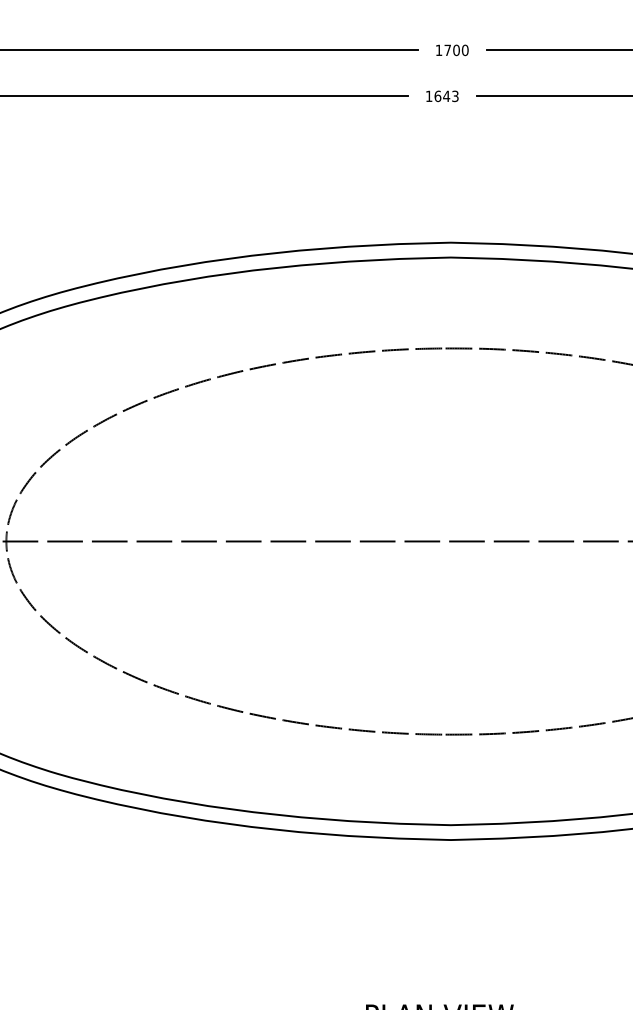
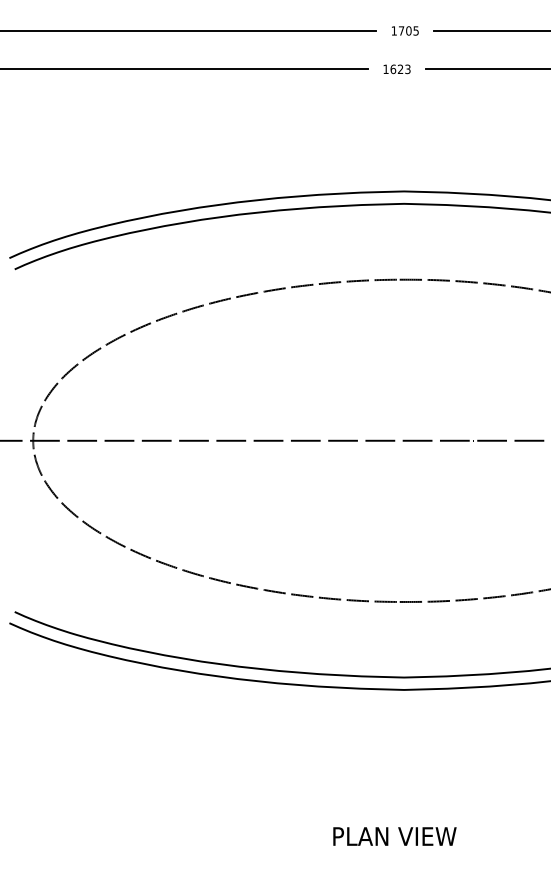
text: (464, 49) -> (415, 30), 1700 -> 1705
text: (446, 95) -> (400, 68), 1643 -> 1623

